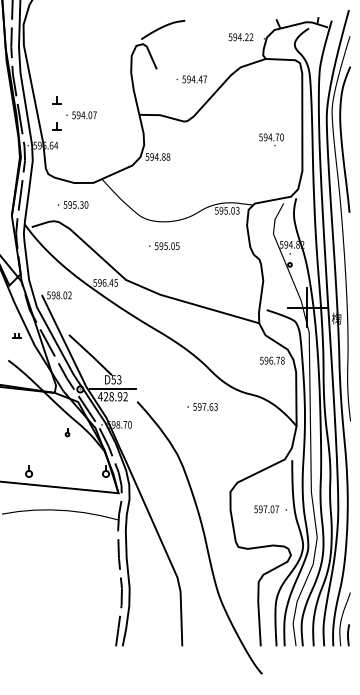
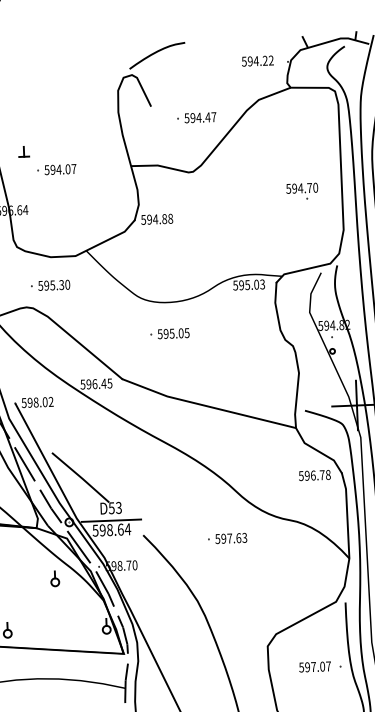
part: (56, 126) -> (25, 185), removed
text: (113, 396) -> (112, 529), 428.92 -> 598.64
part: (67, 432) -> (55, 578), size x1.67

